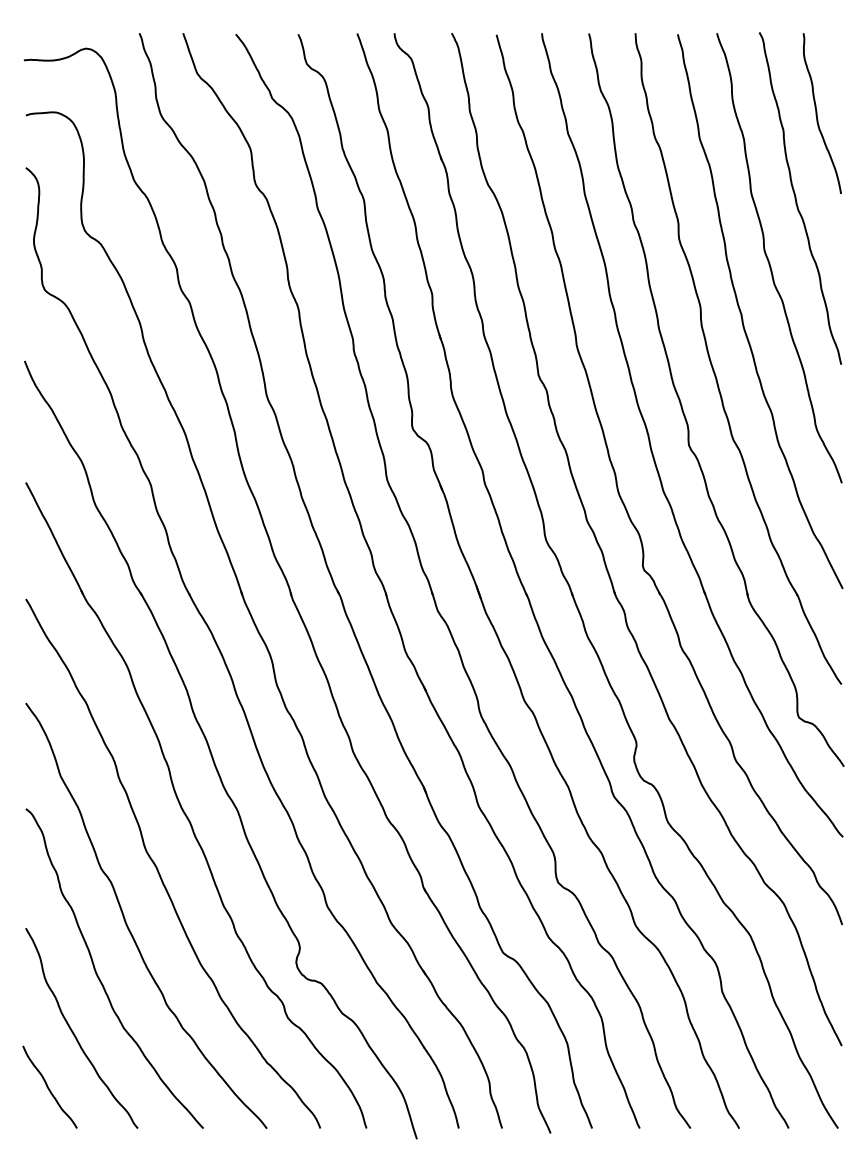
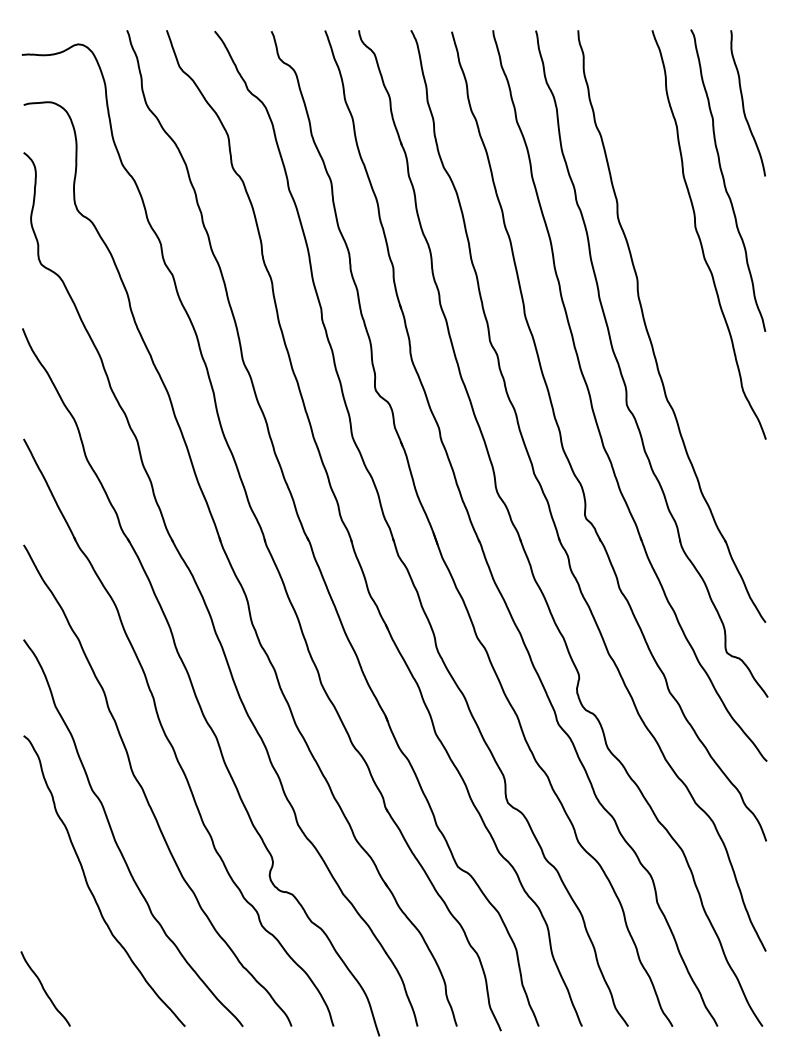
curve: (742, 314) -> (675, 286), removed
curve: (75, 1034) -> (68, 941), removed

